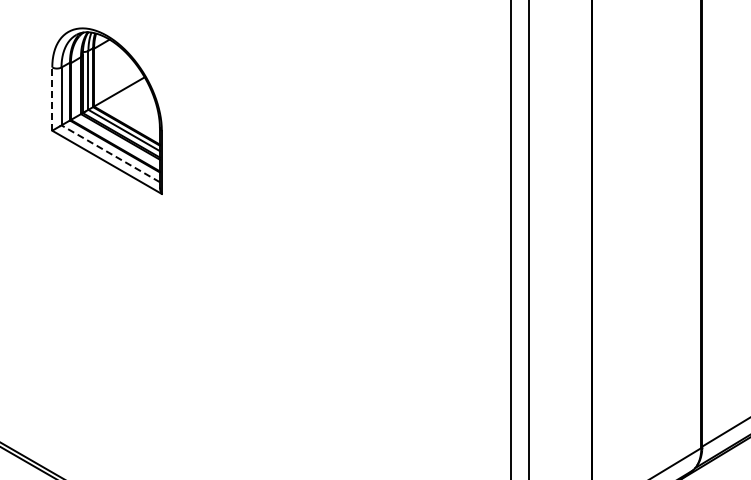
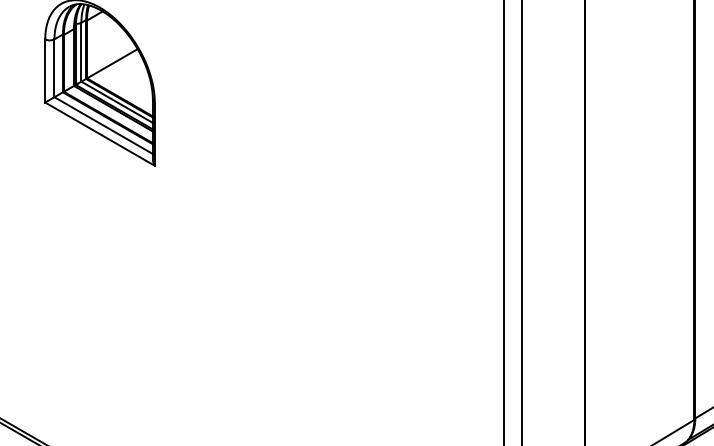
line: (52, 99) -> (45, 71), dashed -> solid
line: (110, 153) -> (103, 125), dashed -> solid

